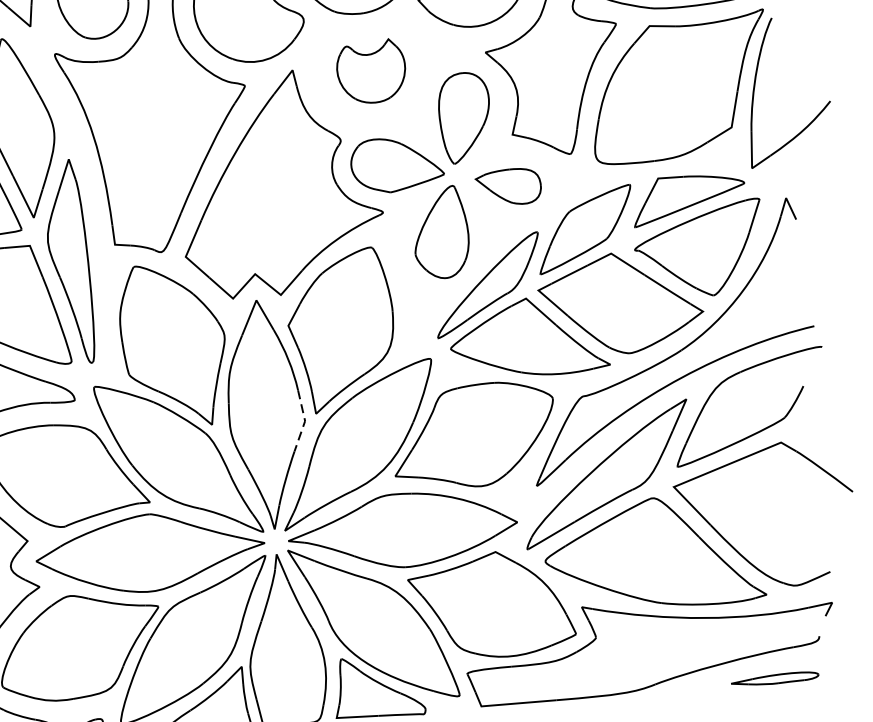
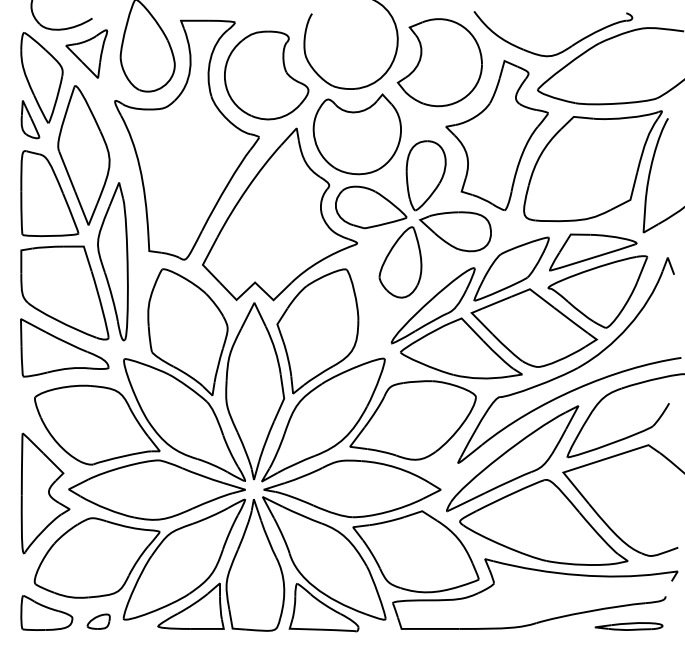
part: (370, 71) -> (356, 134), size x1.67
part: (507, 186) -> (454, 231), size x1.43
line: (305, 420) -> (284, 398), dashed -> solid

